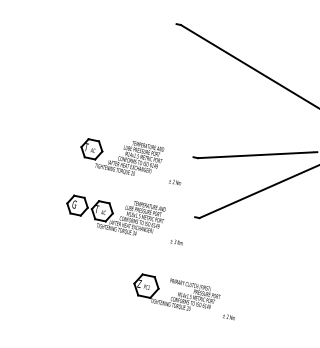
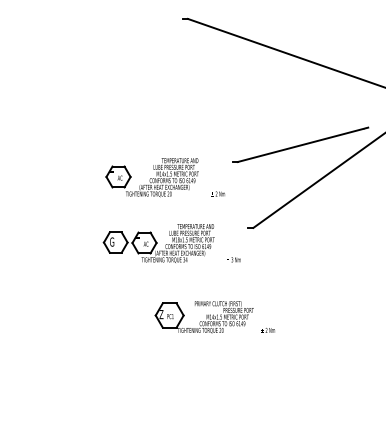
part: (184, 296) -> (214, 317), moved

